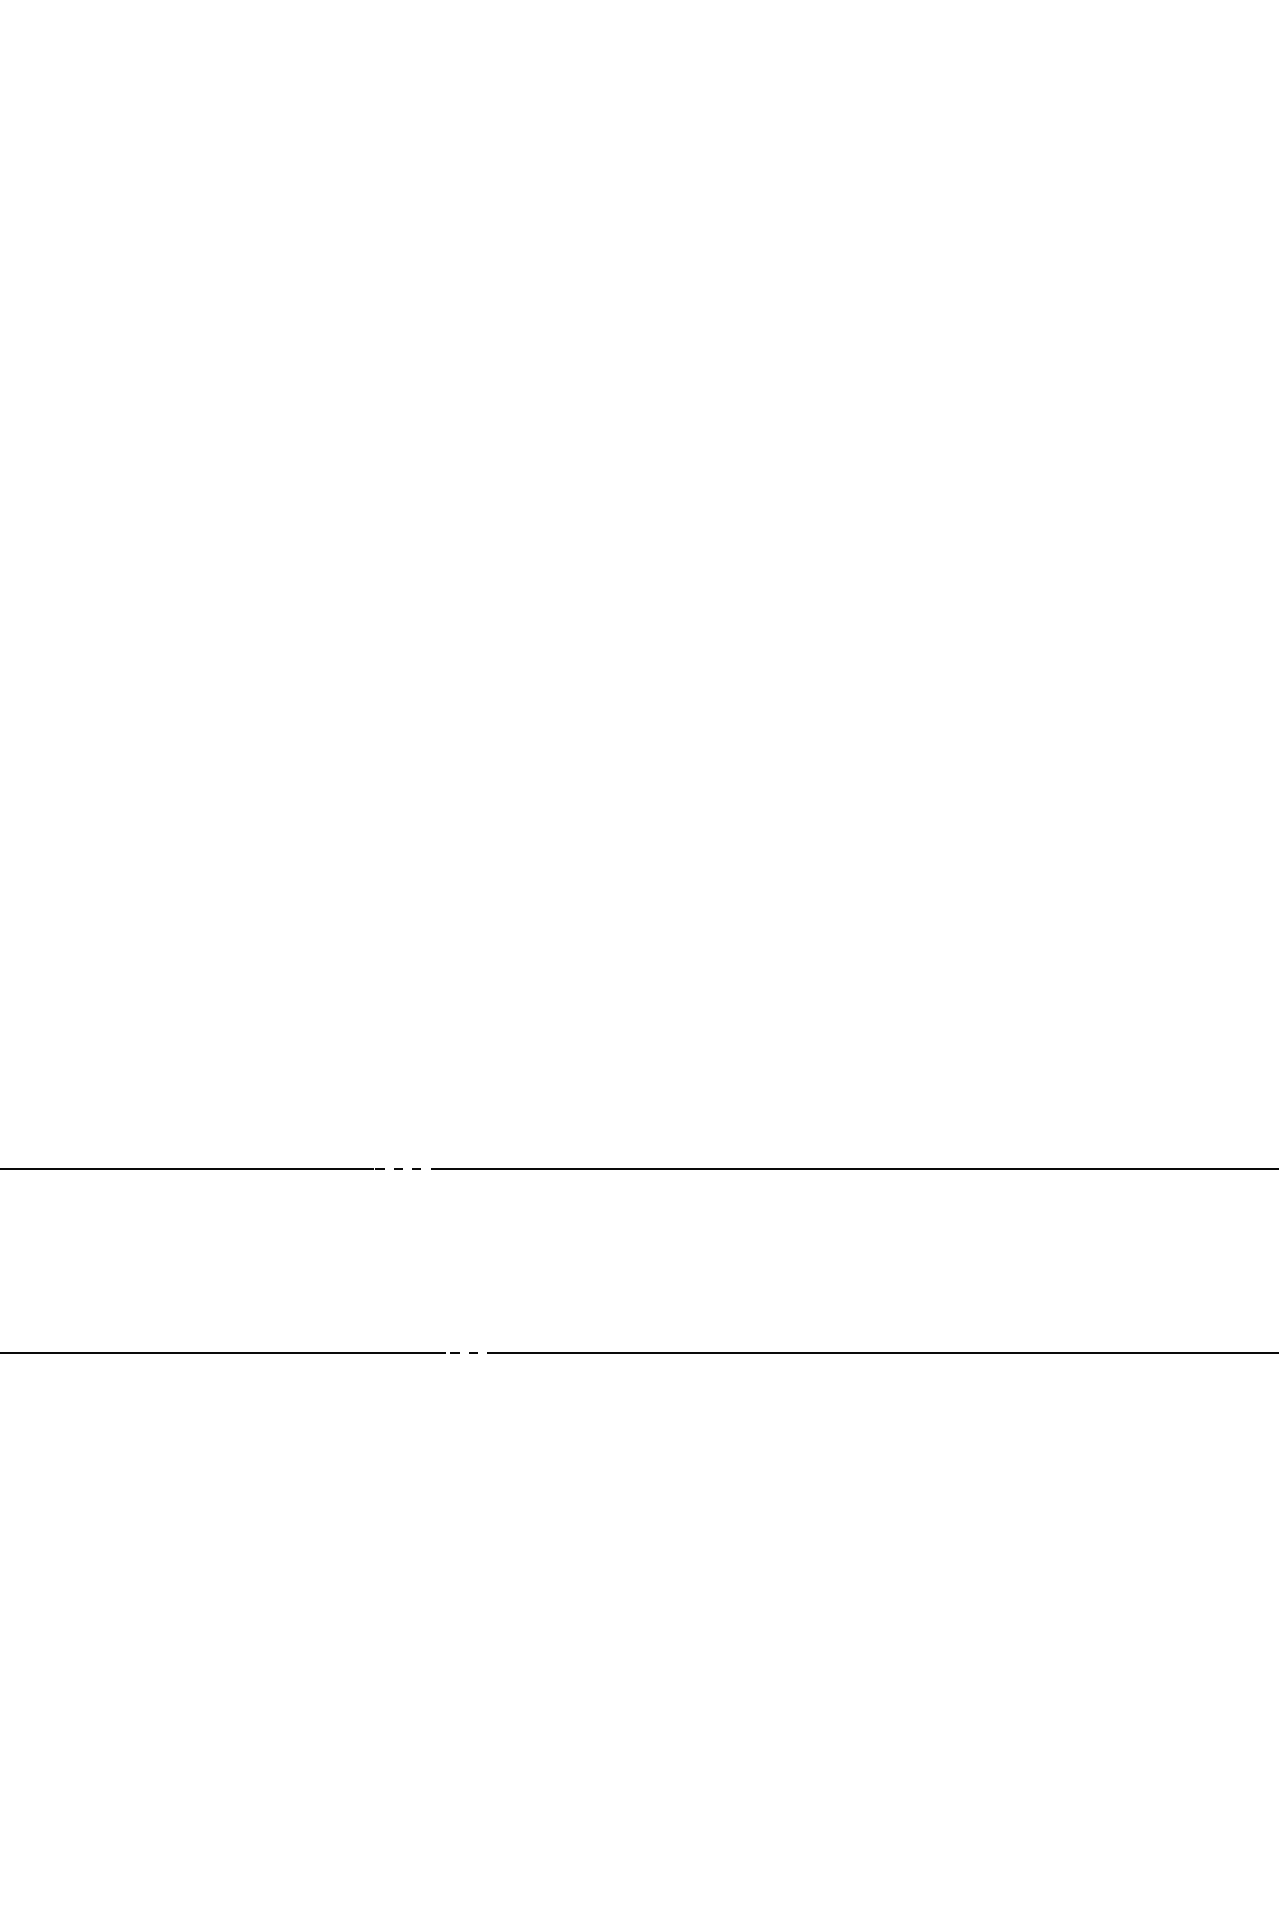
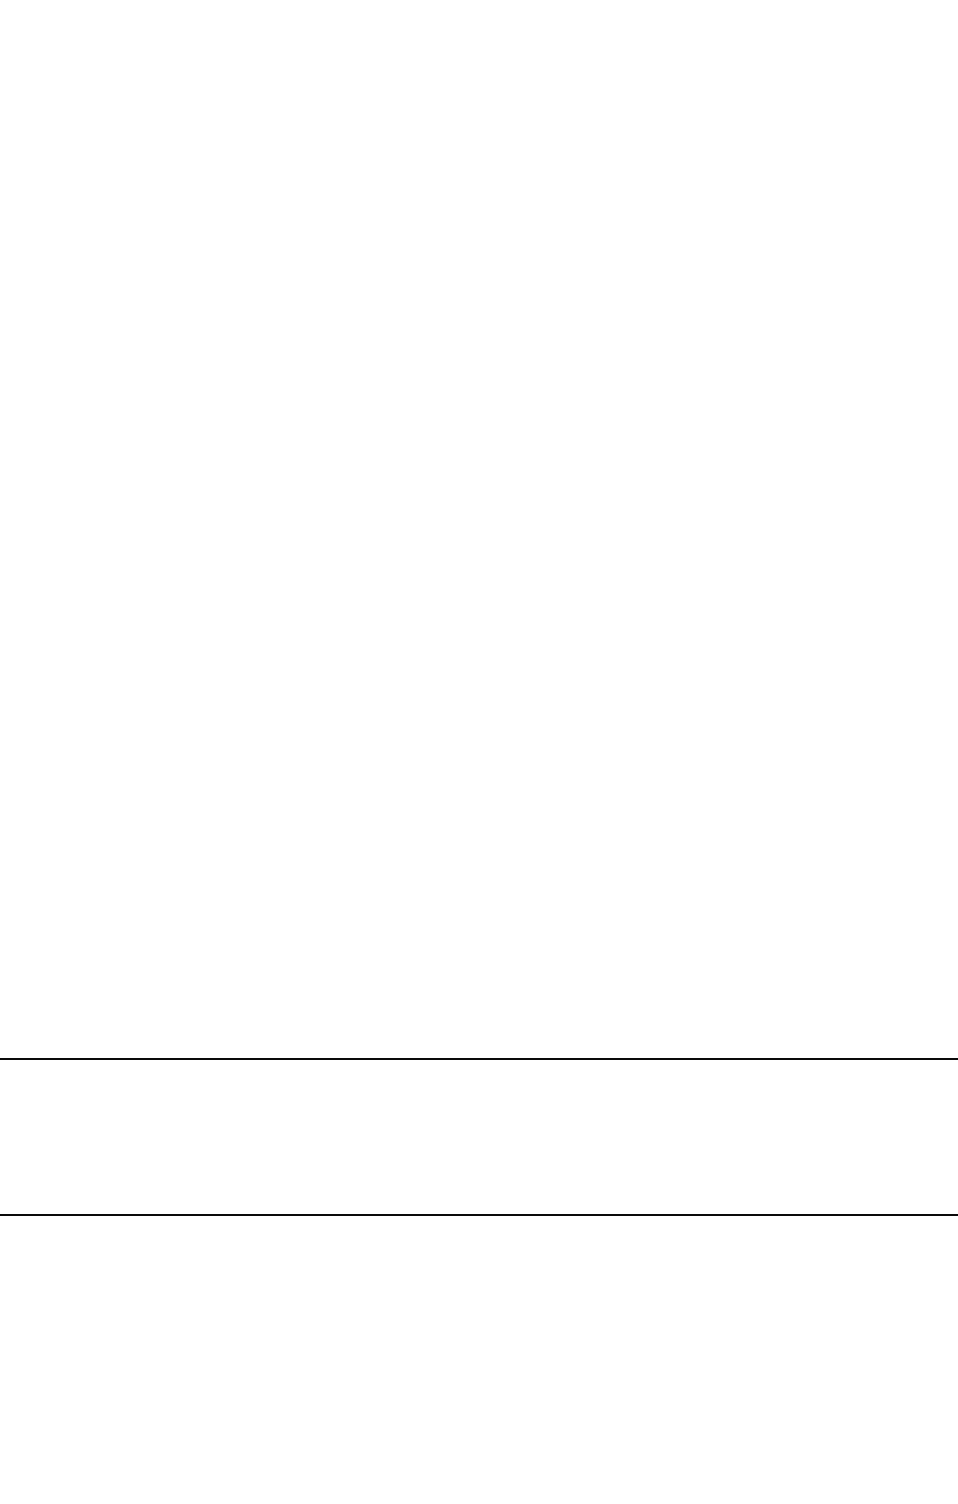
line: (406, 1168) -> (236, 1059), dashed -> solid
line: (470, 1353) -> (290, 1215), dashed -> solid

